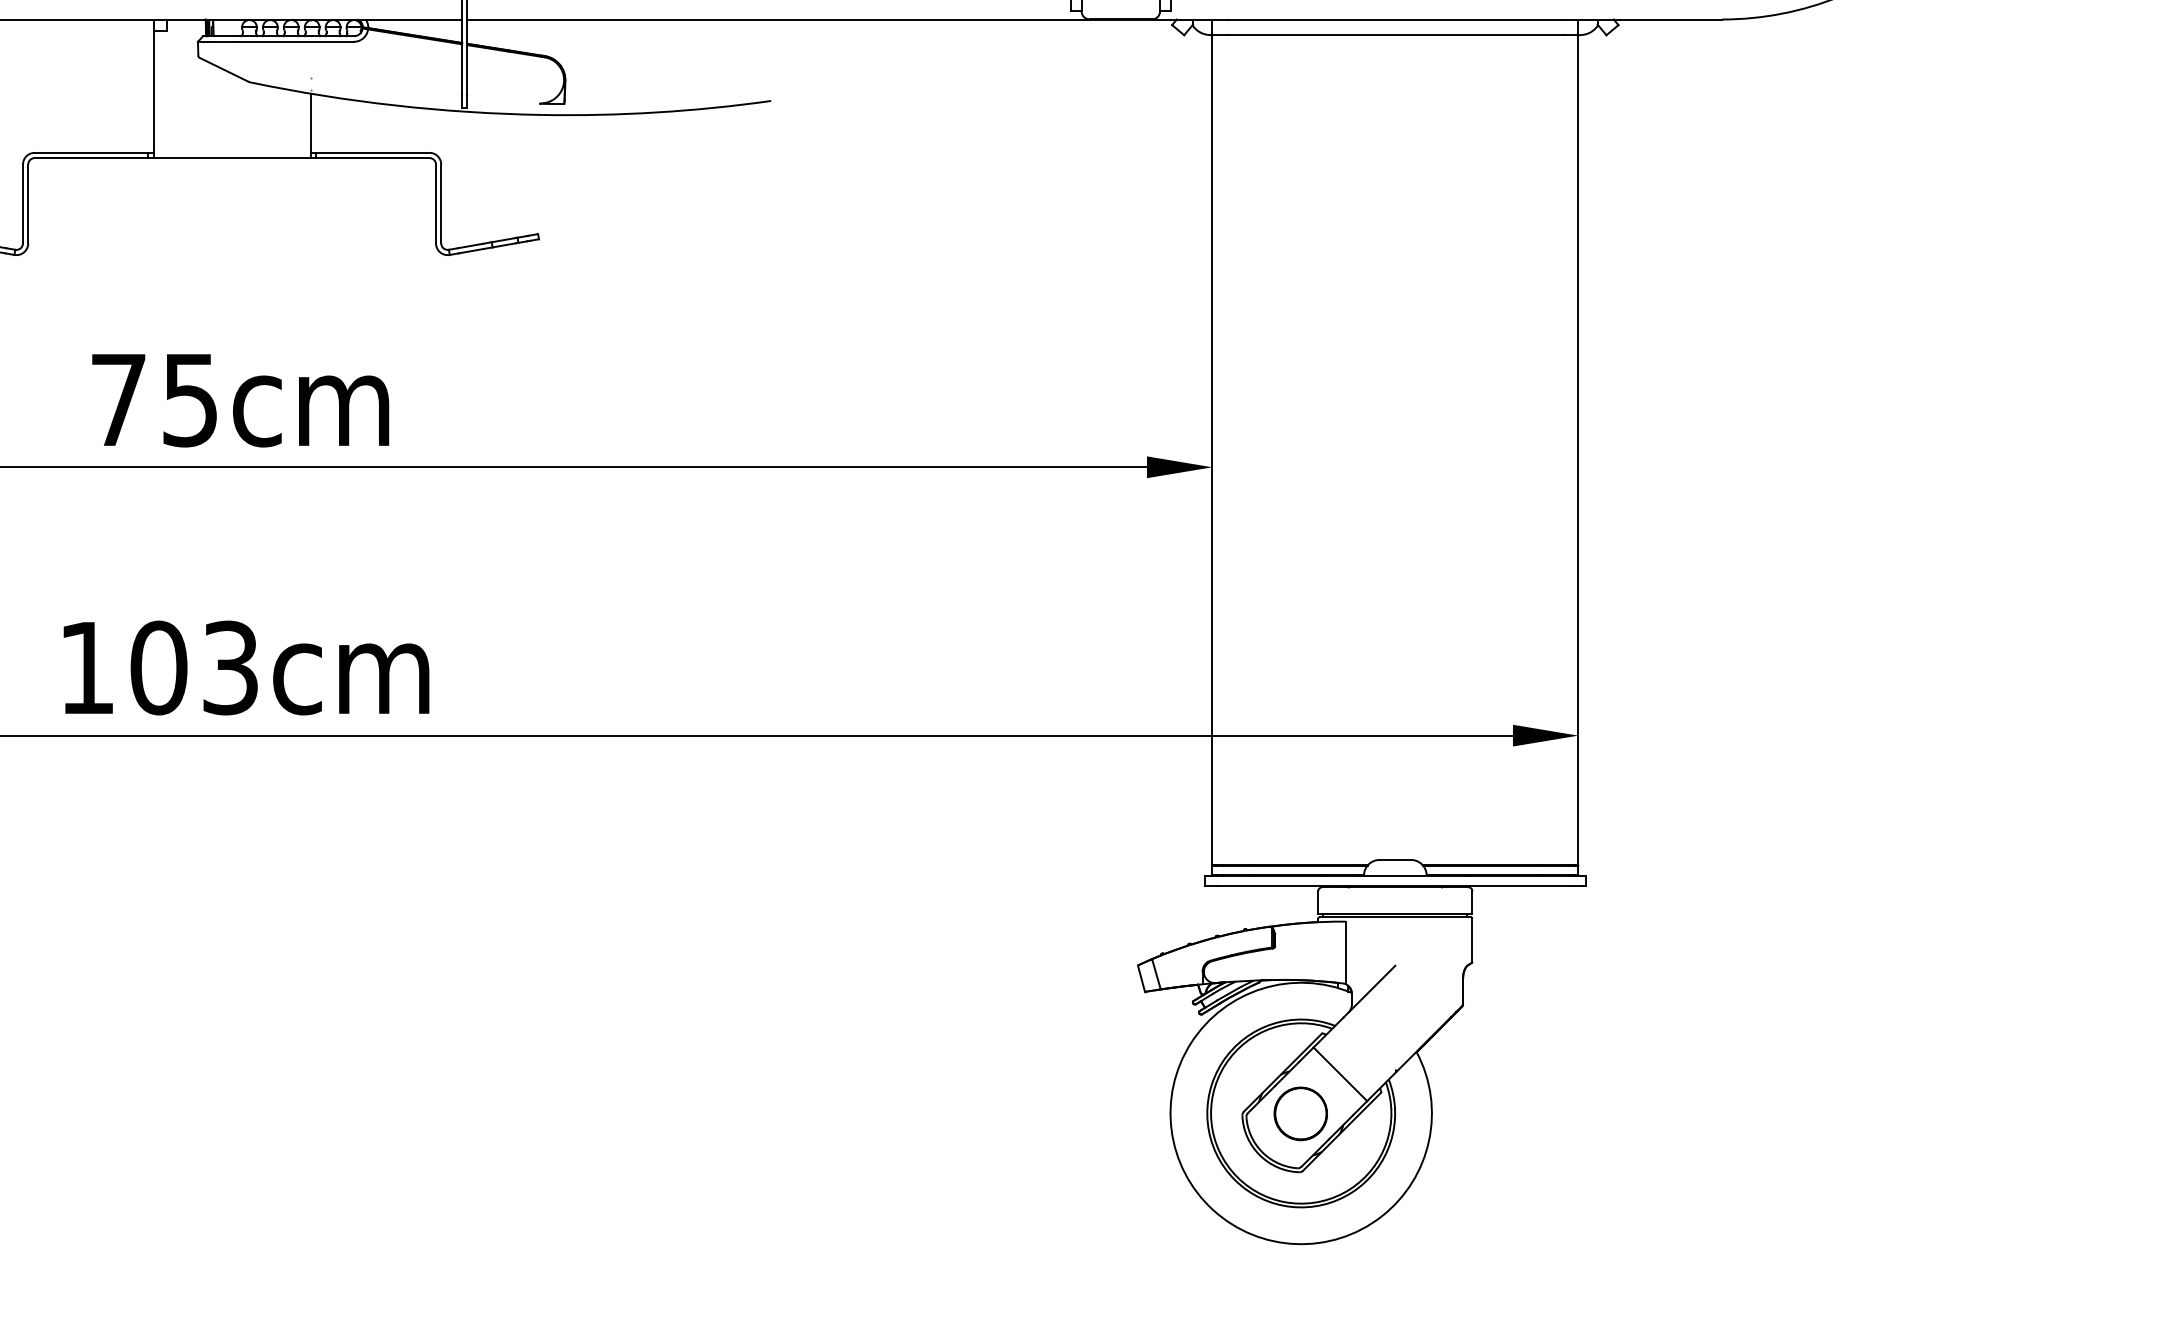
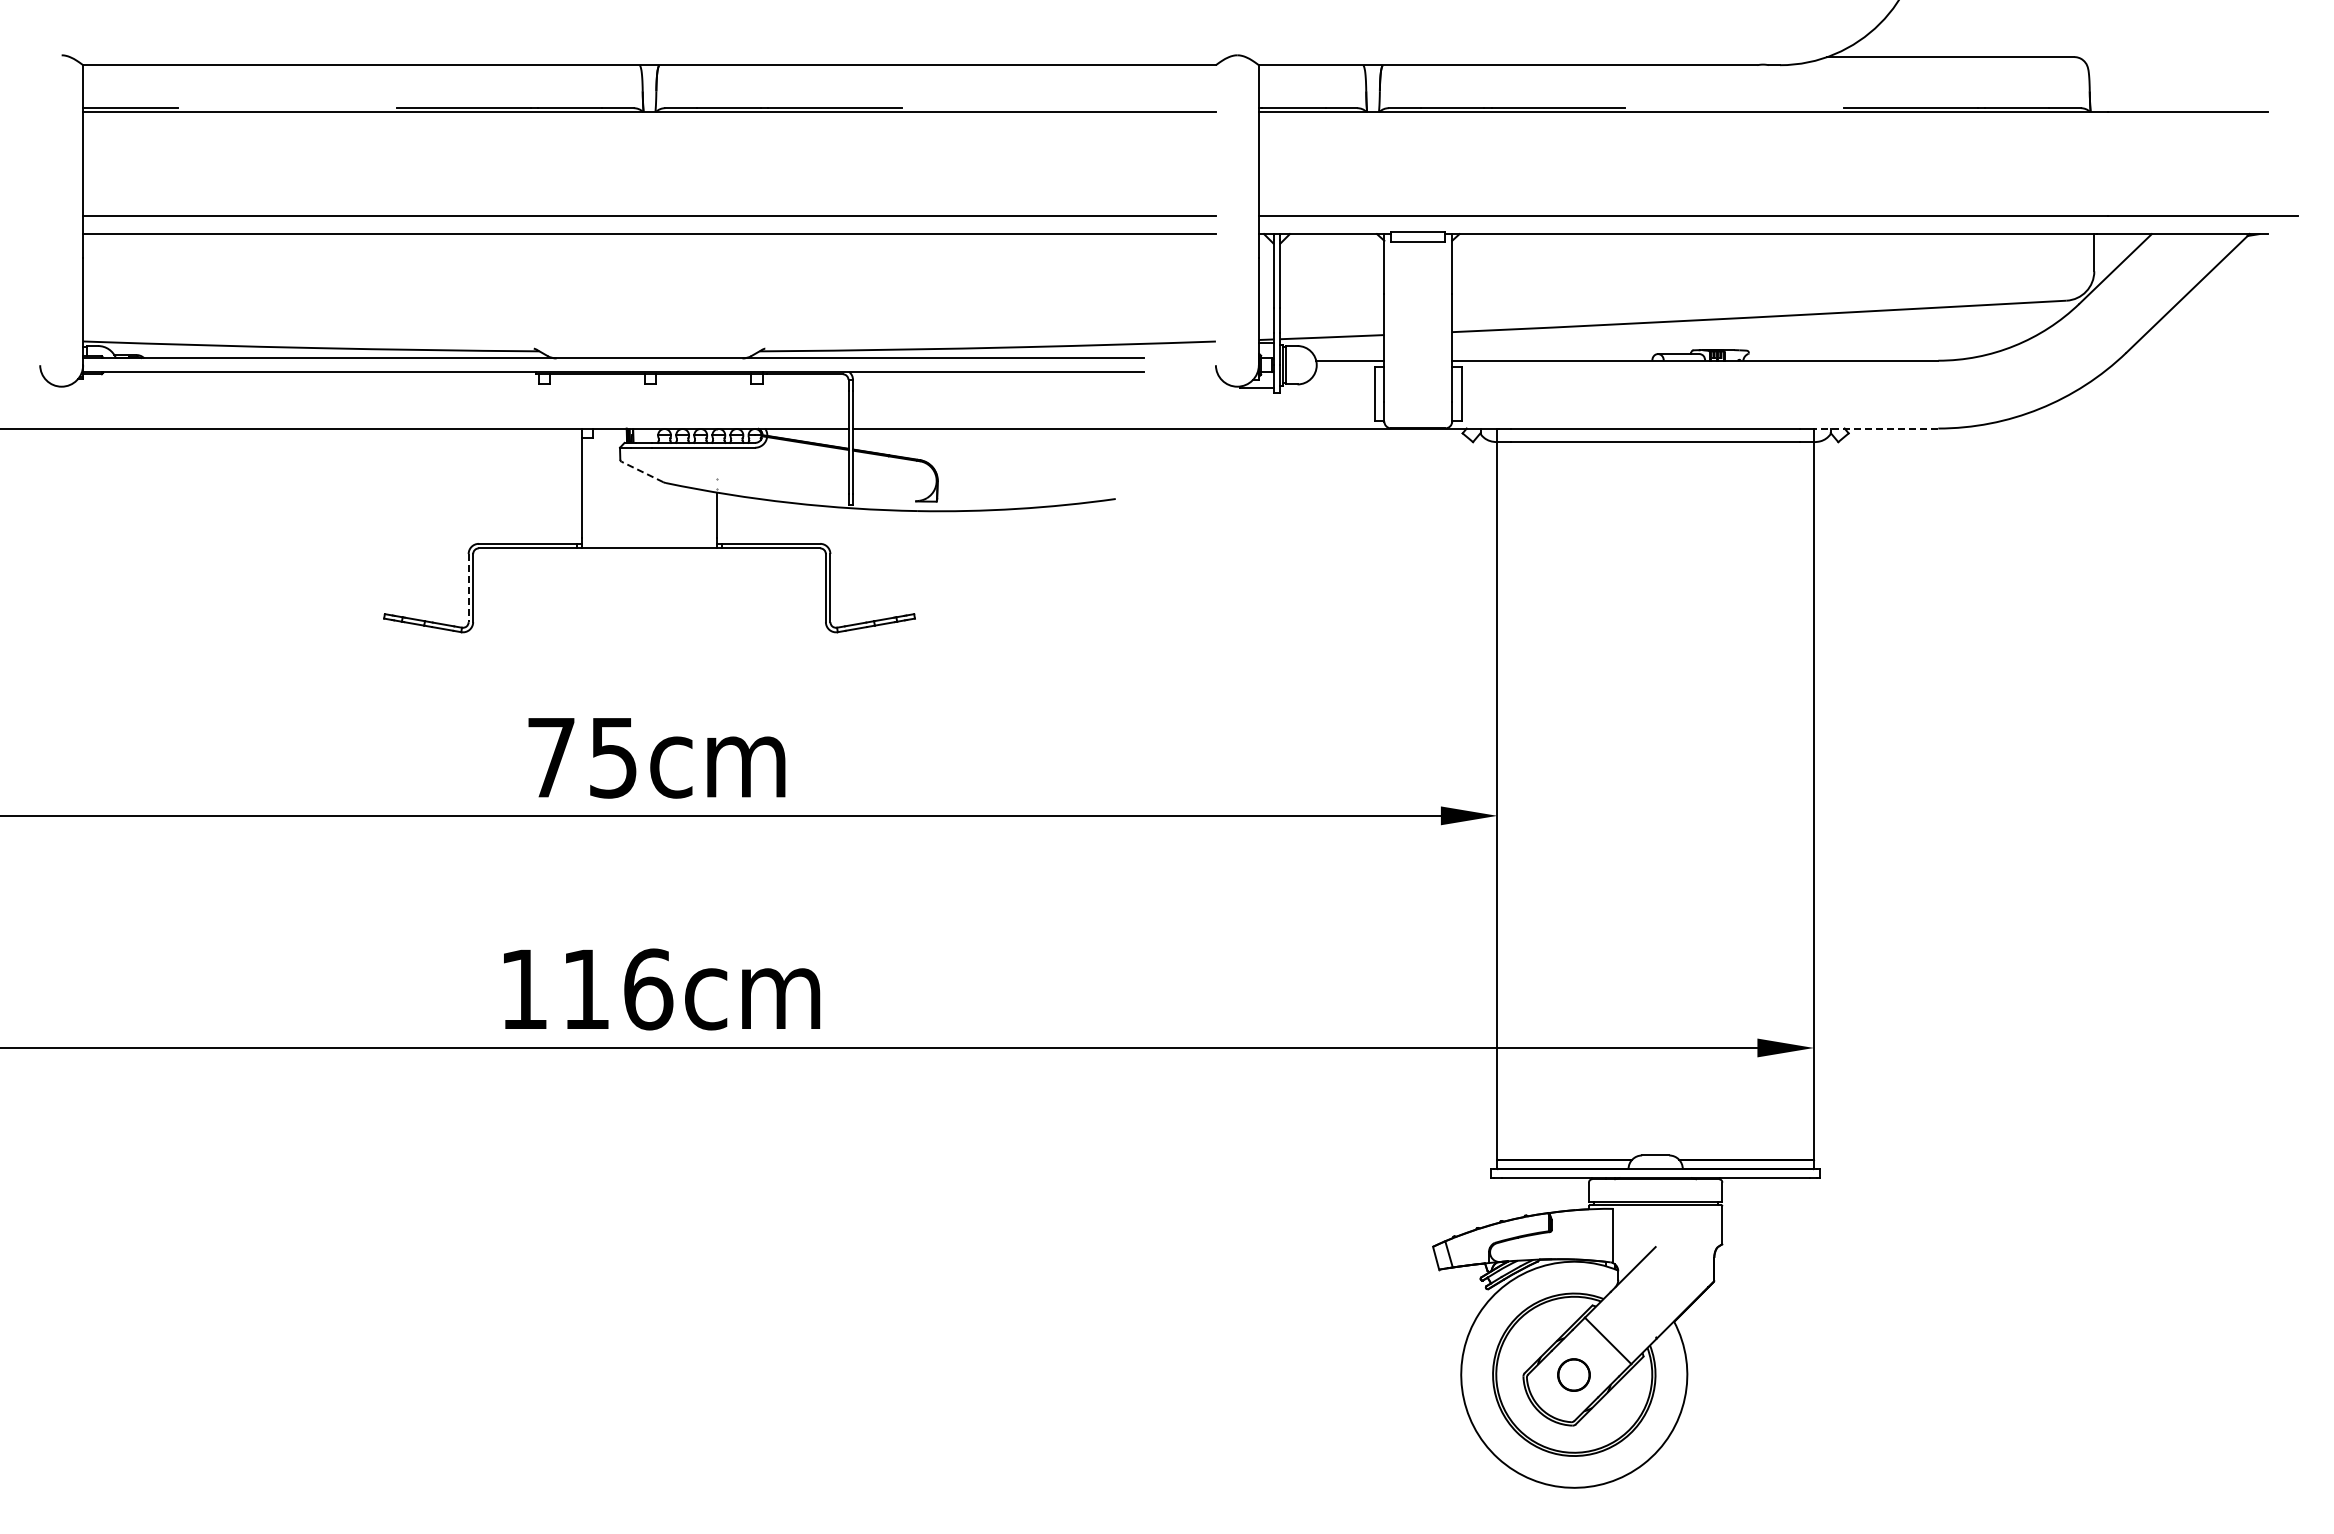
line: (1649, 19) -> (1875, 428), solid -> dashed
line: (222, 69) -> (641, 471), solid -> dashed
line: (22, 204) -> (468, 588), solid -> dashed
text: (195, 668) -> (617, 989), 103cm -> 116cm
part: (1300, 1113) -> (1573, 1374), size x0.7

